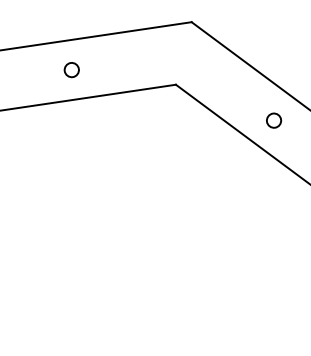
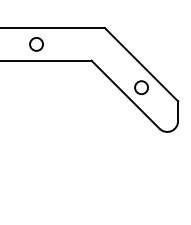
circle: (71, 70) -> (36, 44), size x1.67
circle: (273, 120) -> (141, 87), size x1.67

